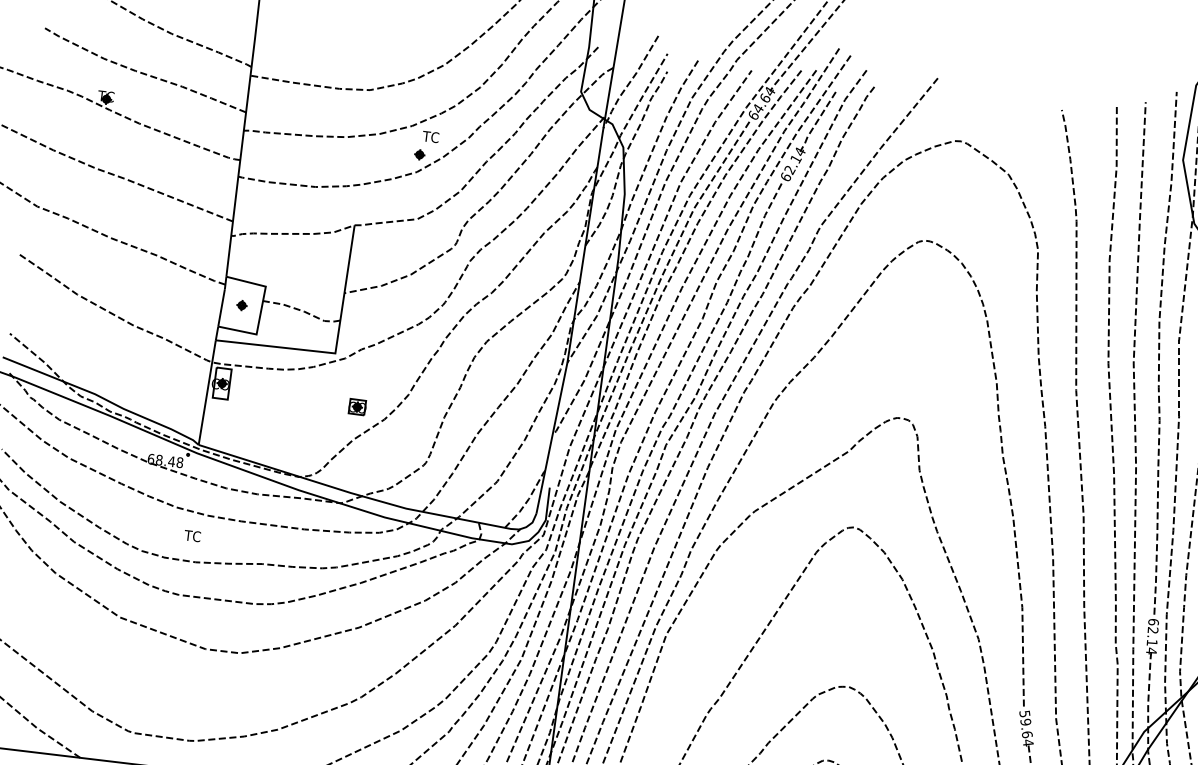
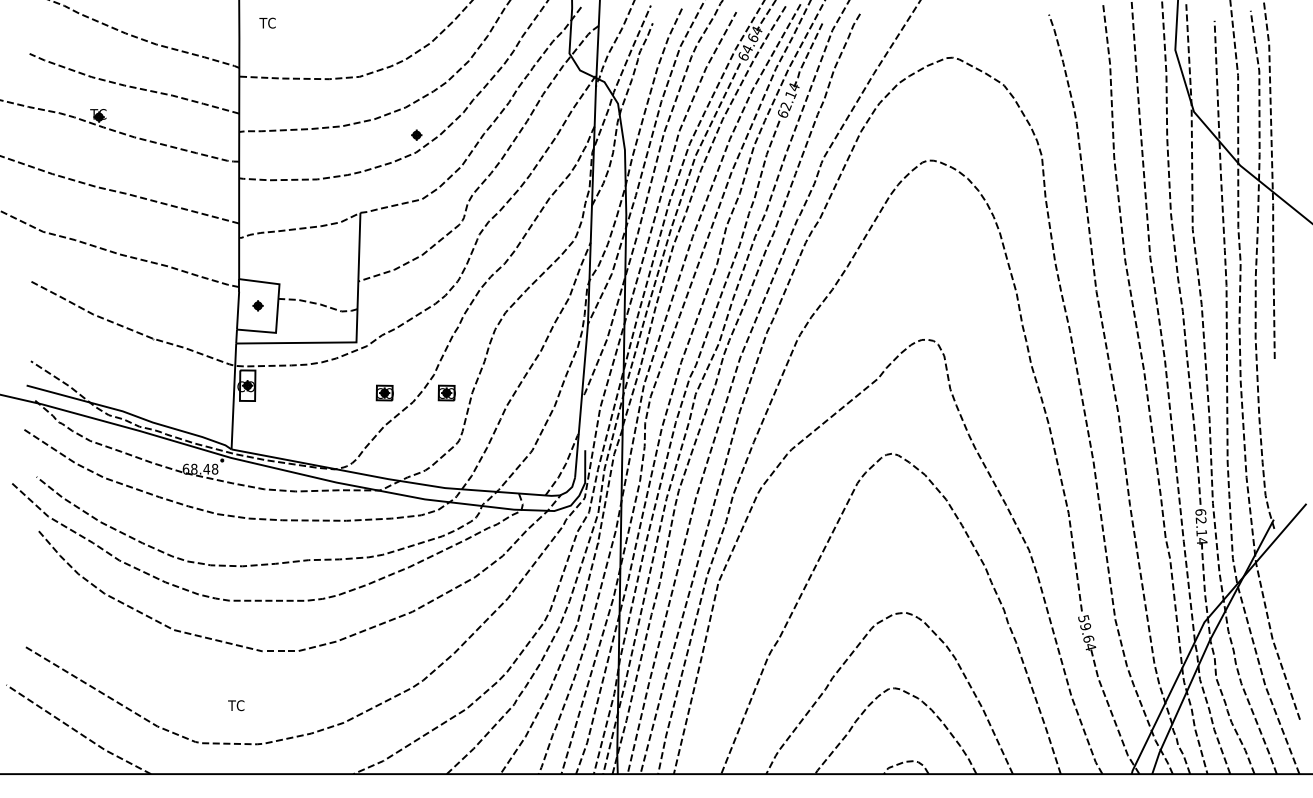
text: (430, 136) -> (267, 22), moved
part: (418, 413) -> (446, 392), added
text: (192, 535) -> (236, 705), moved

